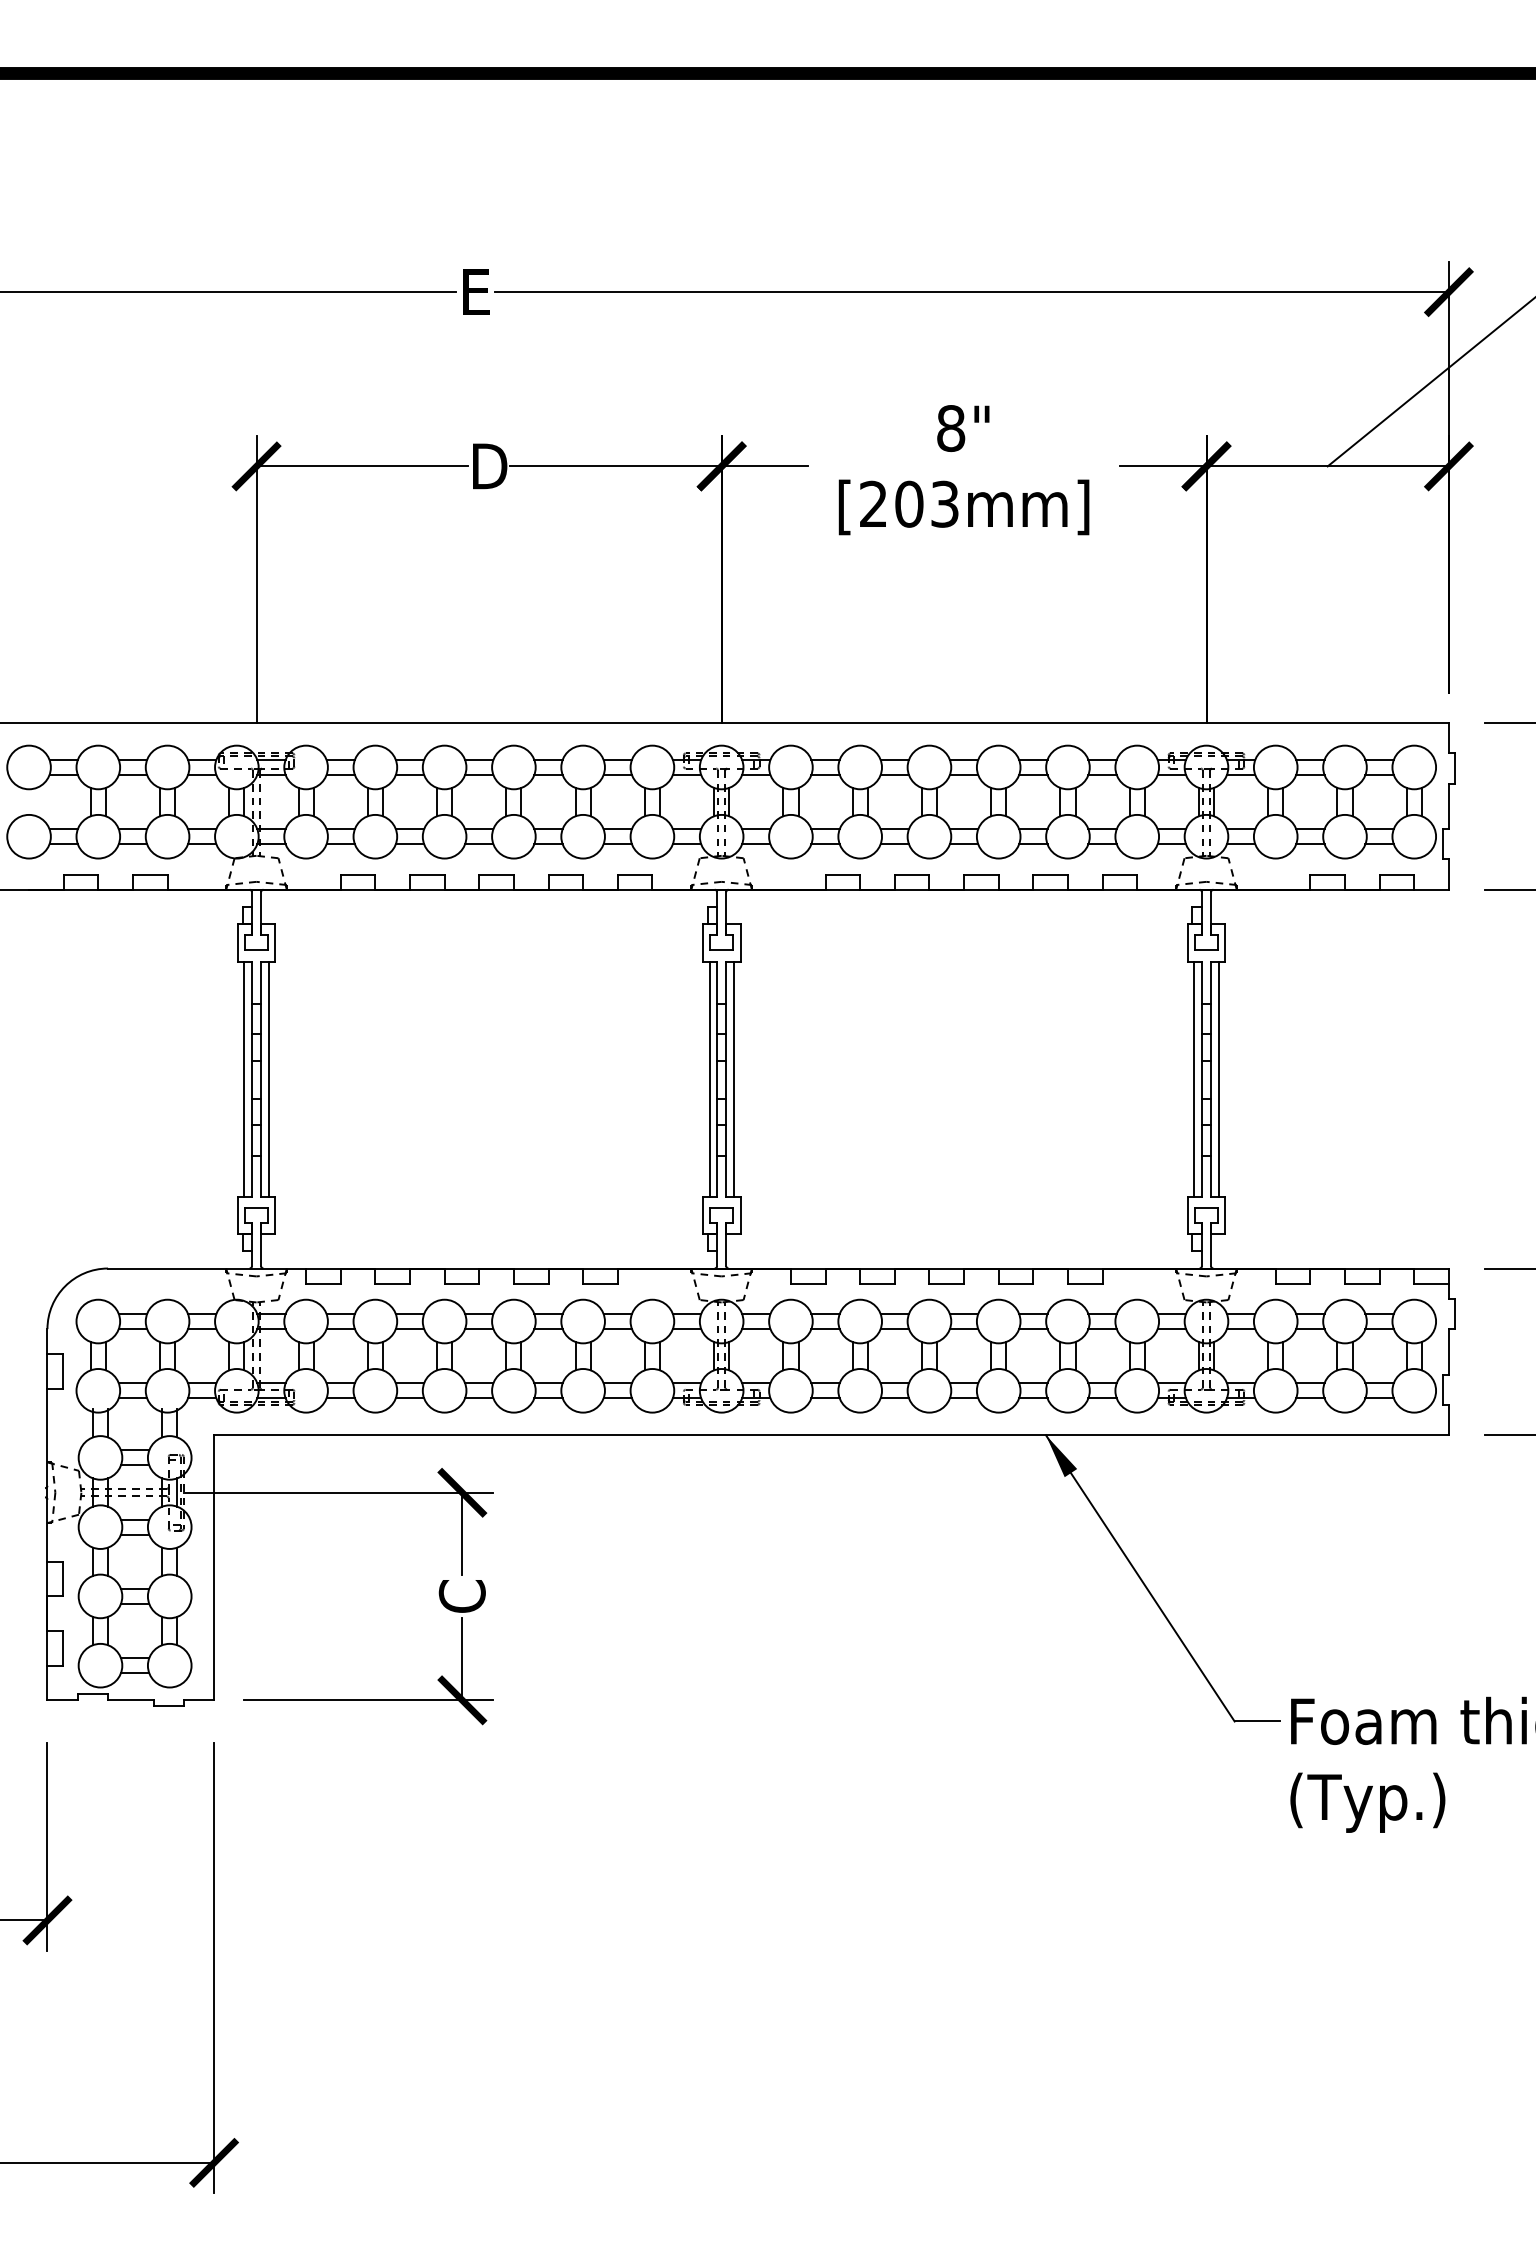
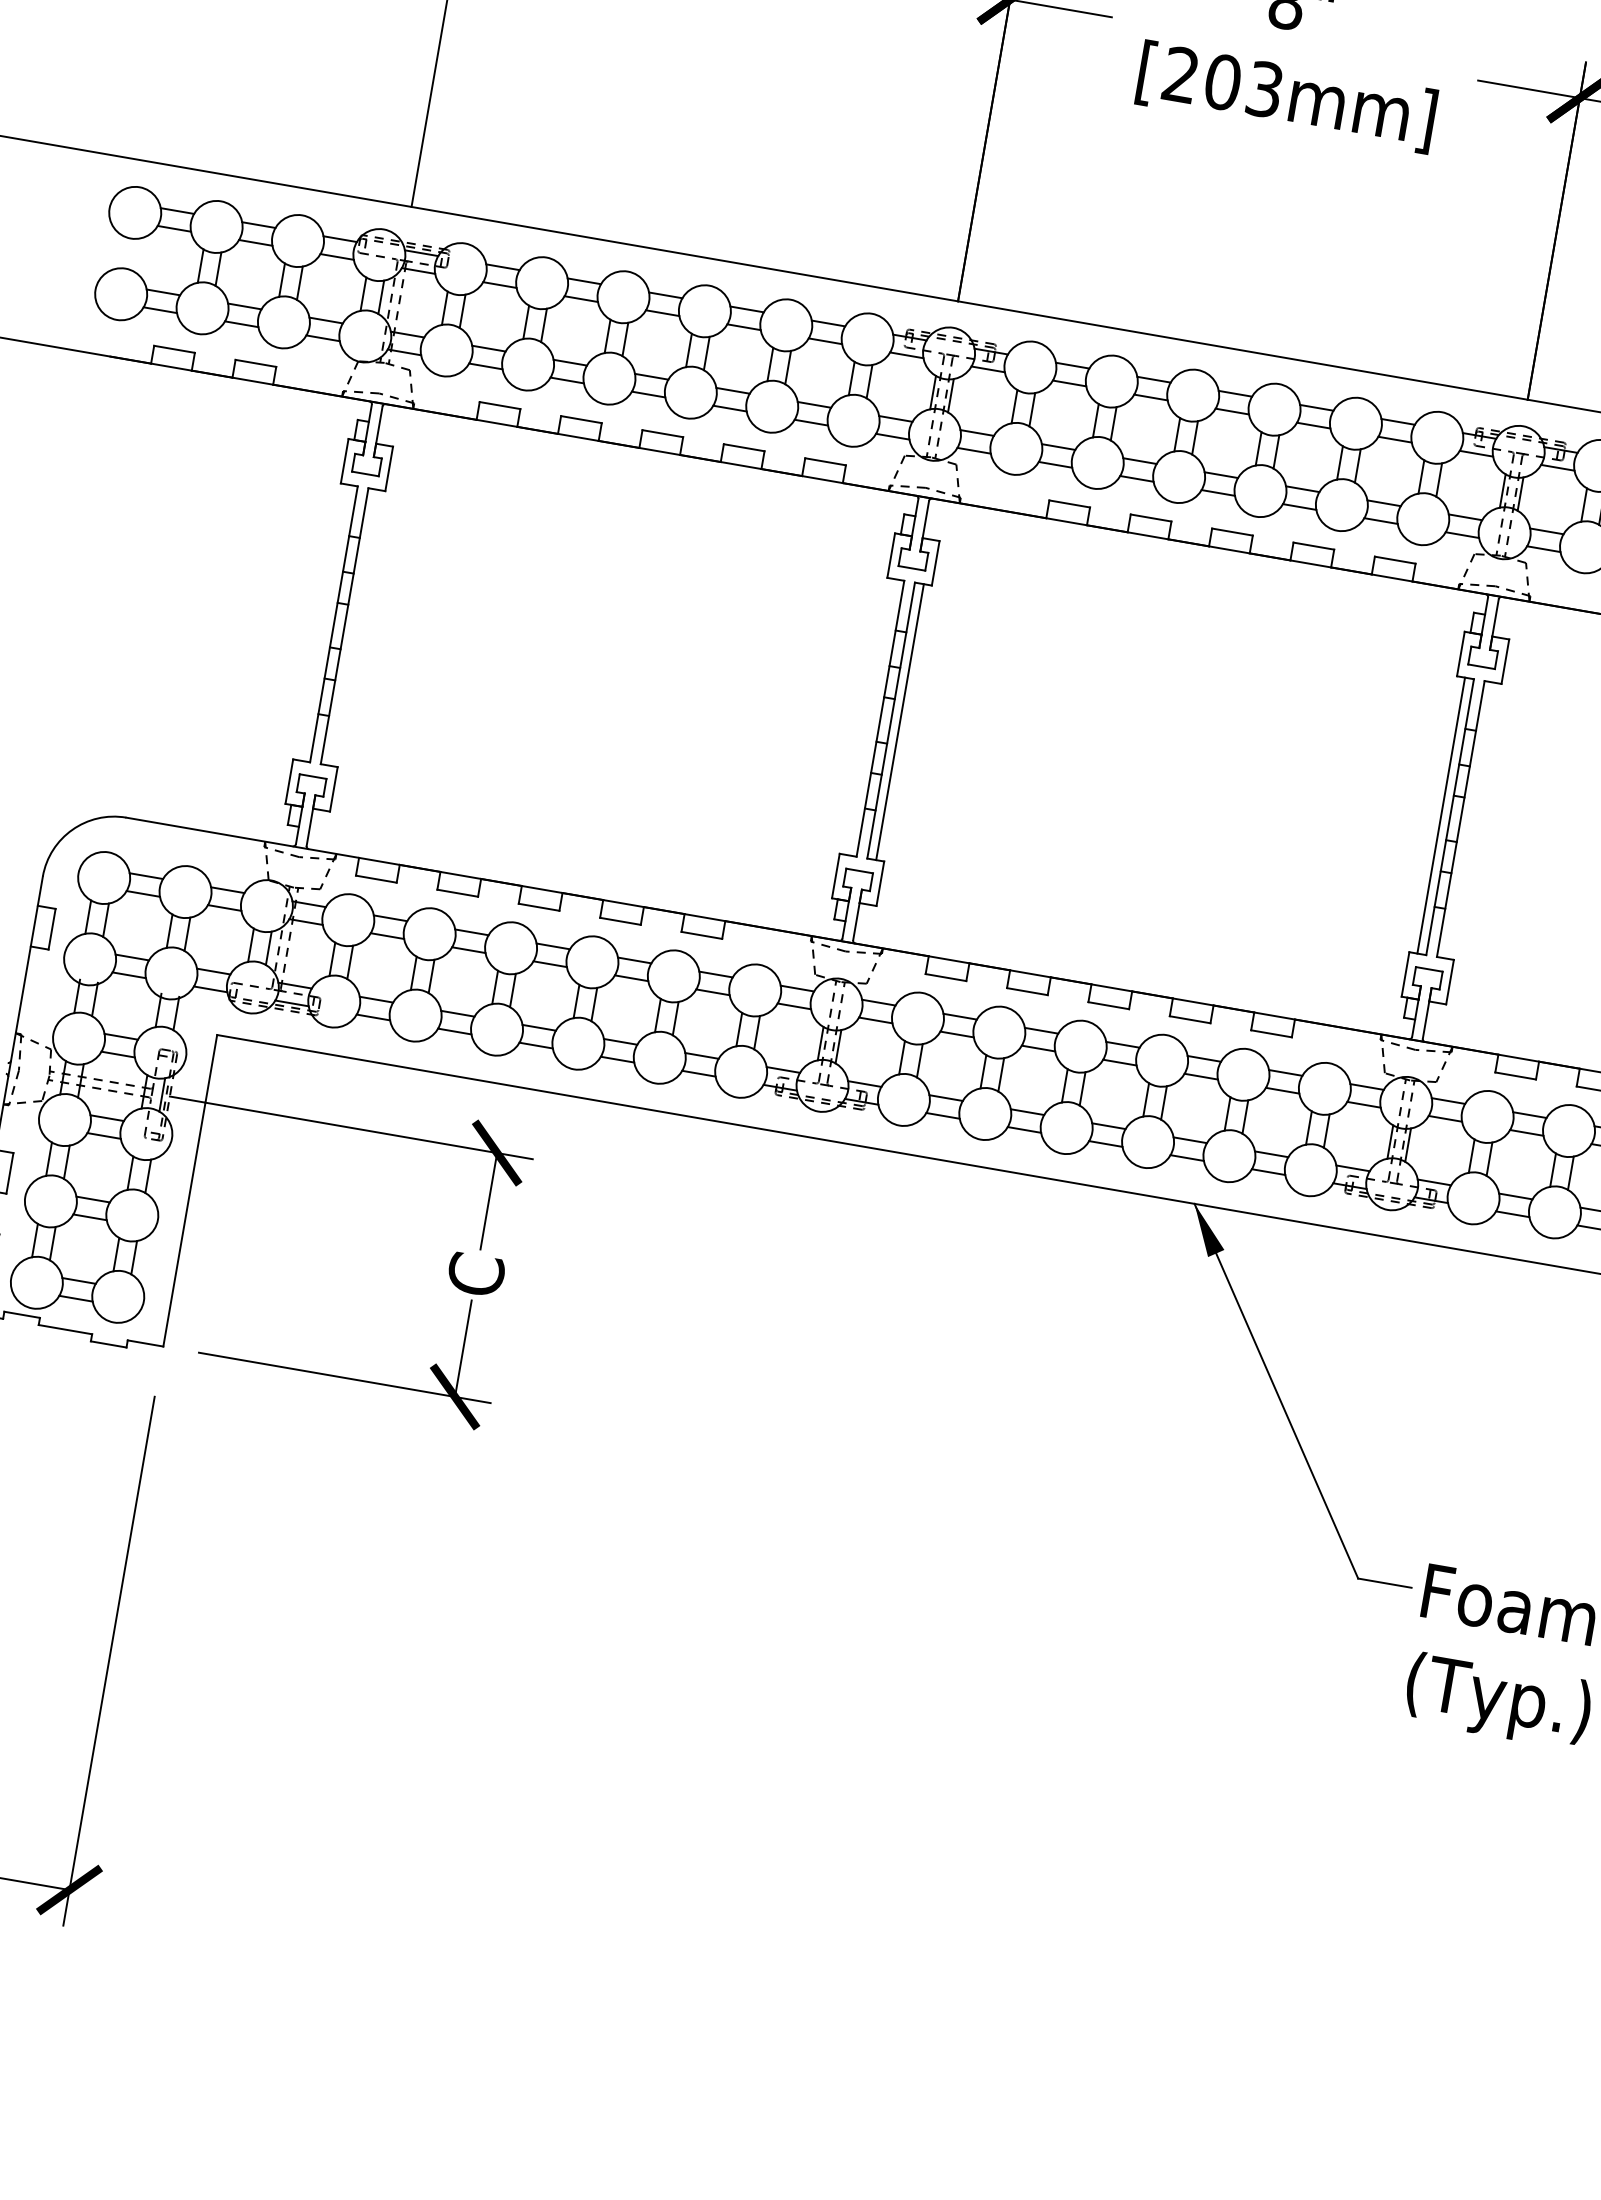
line: (244, 1078) -> (325, 622), removed
line: (268, 1078) -> (353, 626), removed
line: (709, 1078) -> (871, 716), removed
line: (1218, 1078) -> (1469, 819), removed

